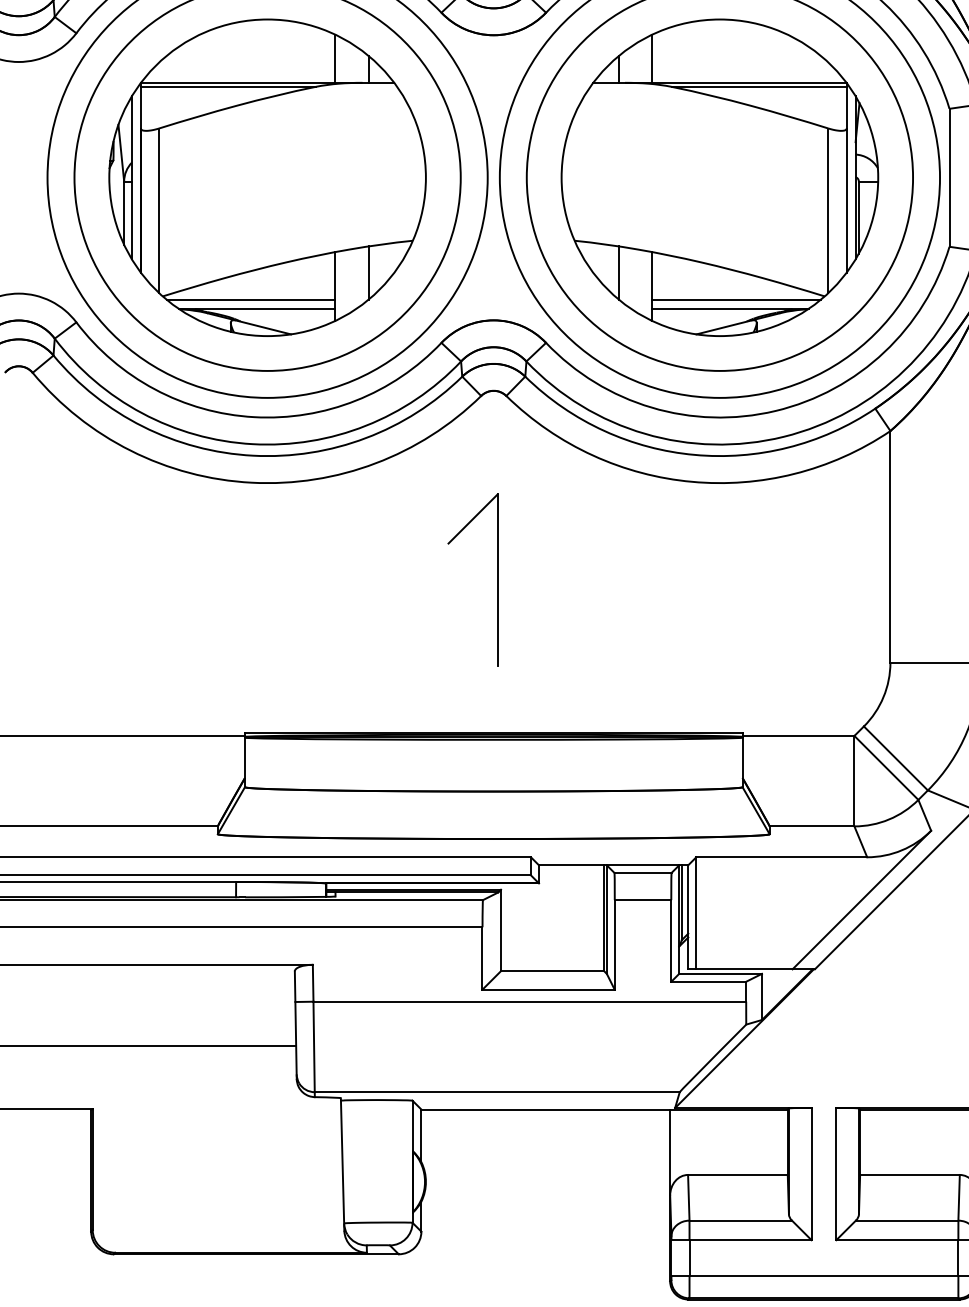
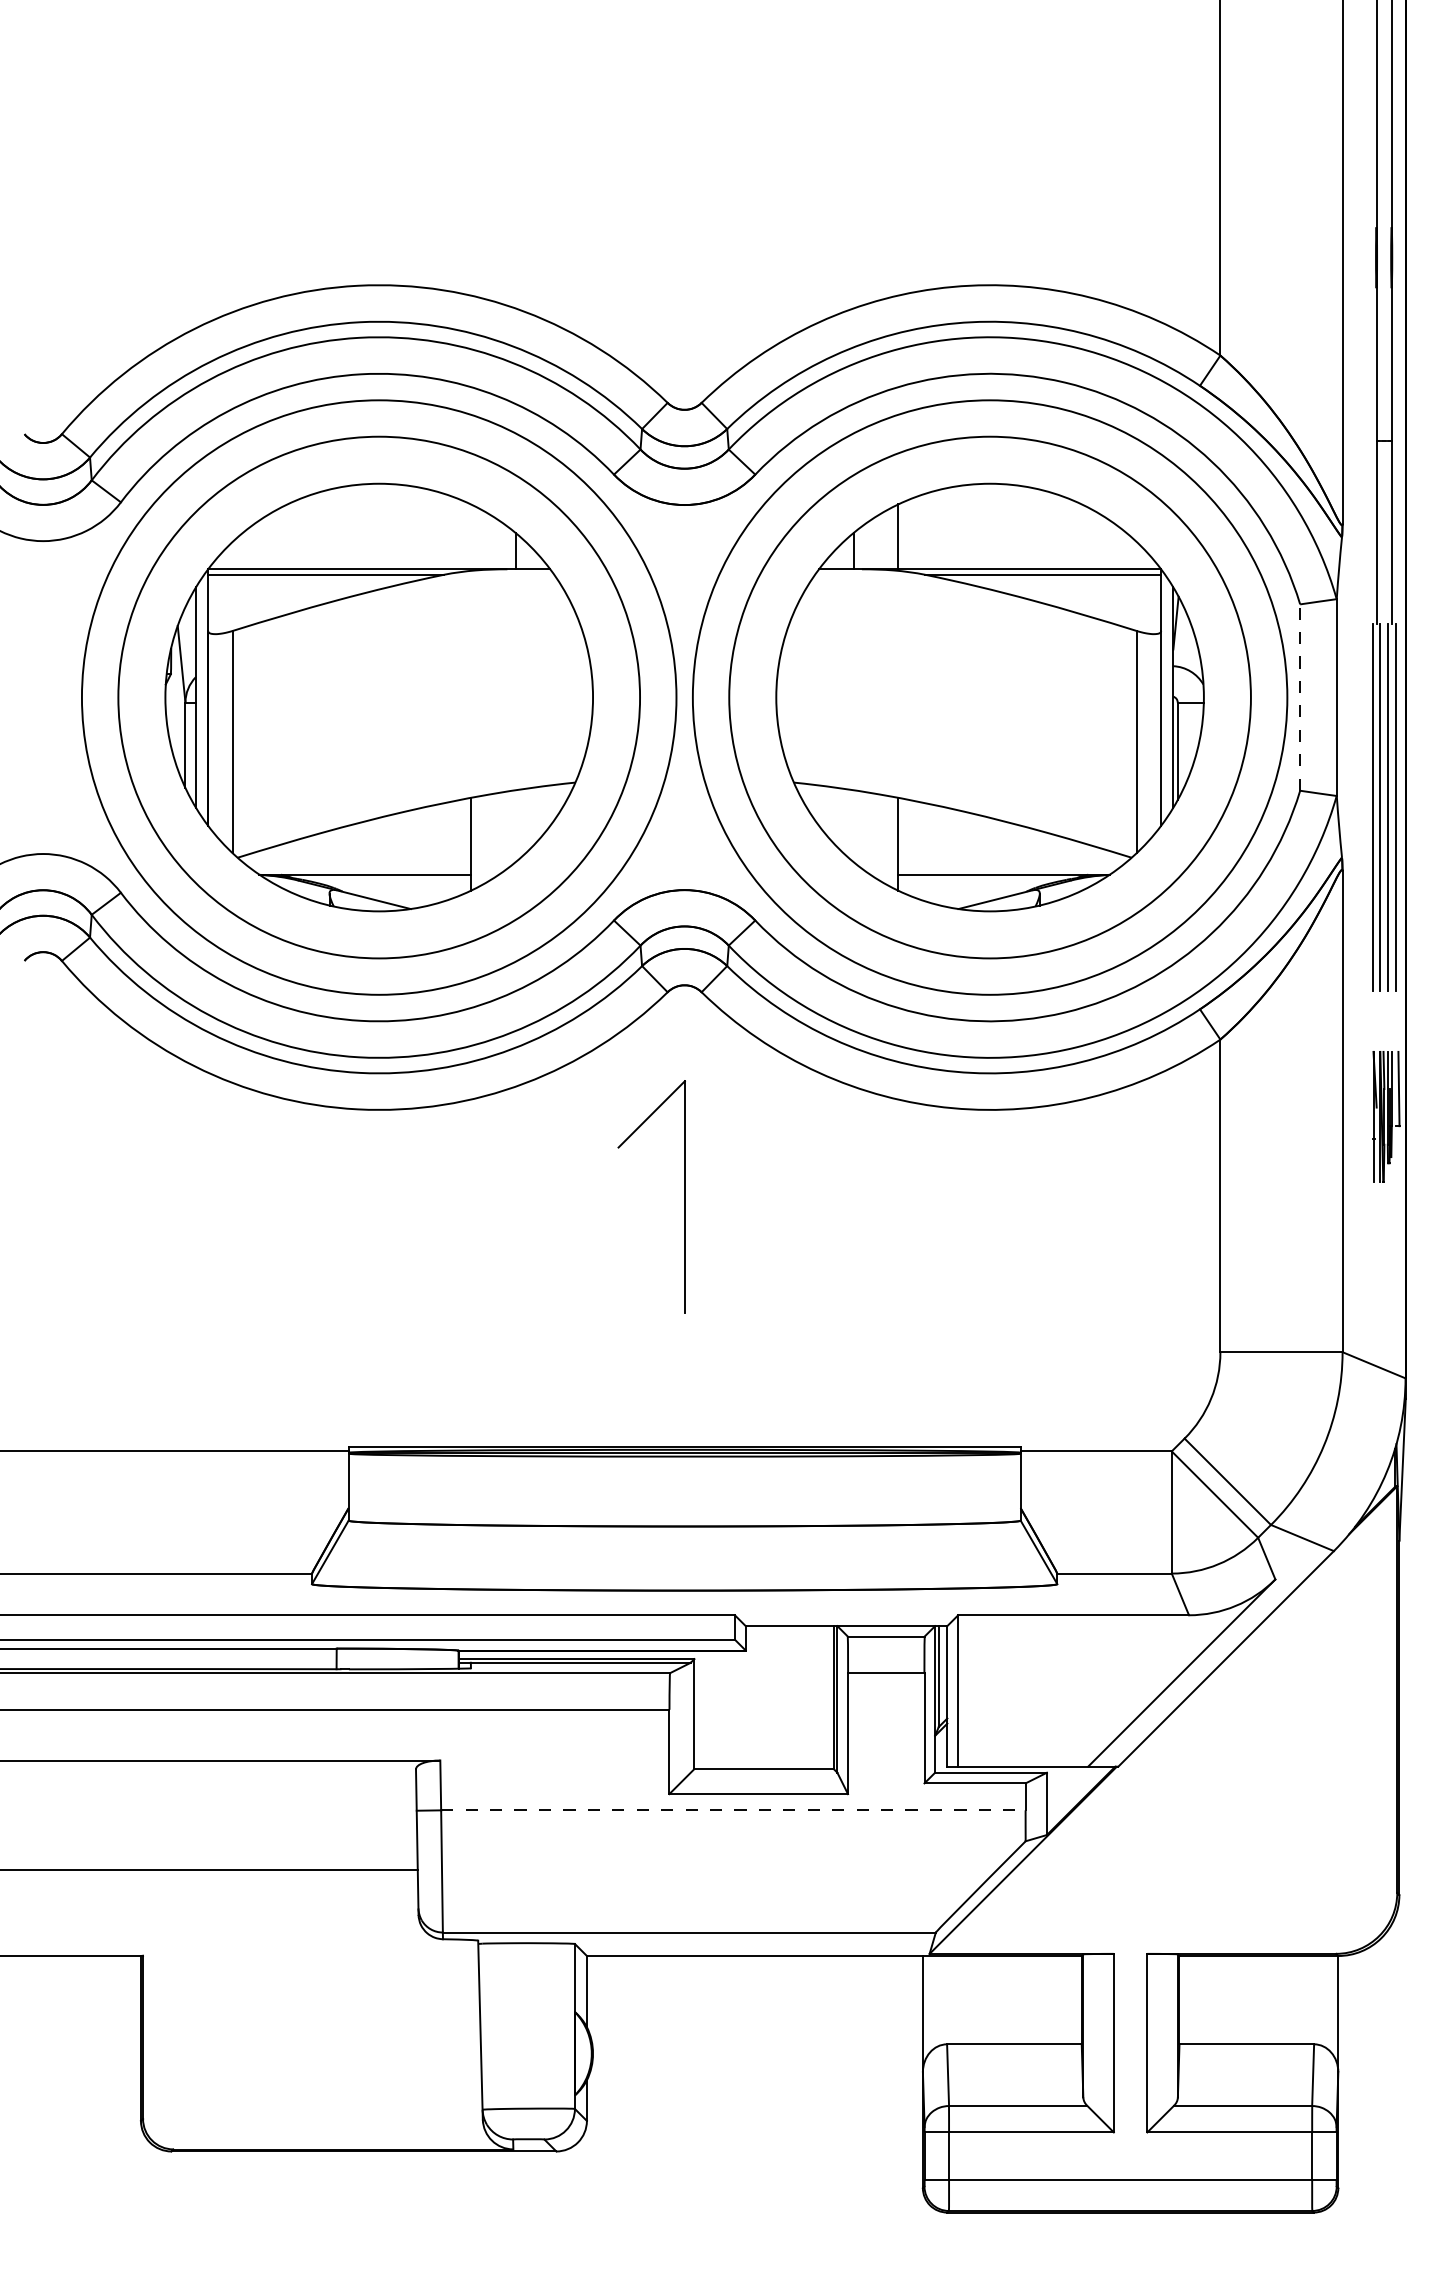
line: (335, 58) -> (470, 536), removed
line: (949, 177) -> (1300, 697), solid -> dashed
line: (368, 273) -> (515, 826), removed
line: (618, 273) -> (853, 826), removed
line: (250, 299) -> (356, 862), removed
line: (736, 299) -> (1012, 862), removed
part: (497, 579) -> (684, 1196), moved
line: (529, 1001) -> (733, 1810), solid -> dashed

